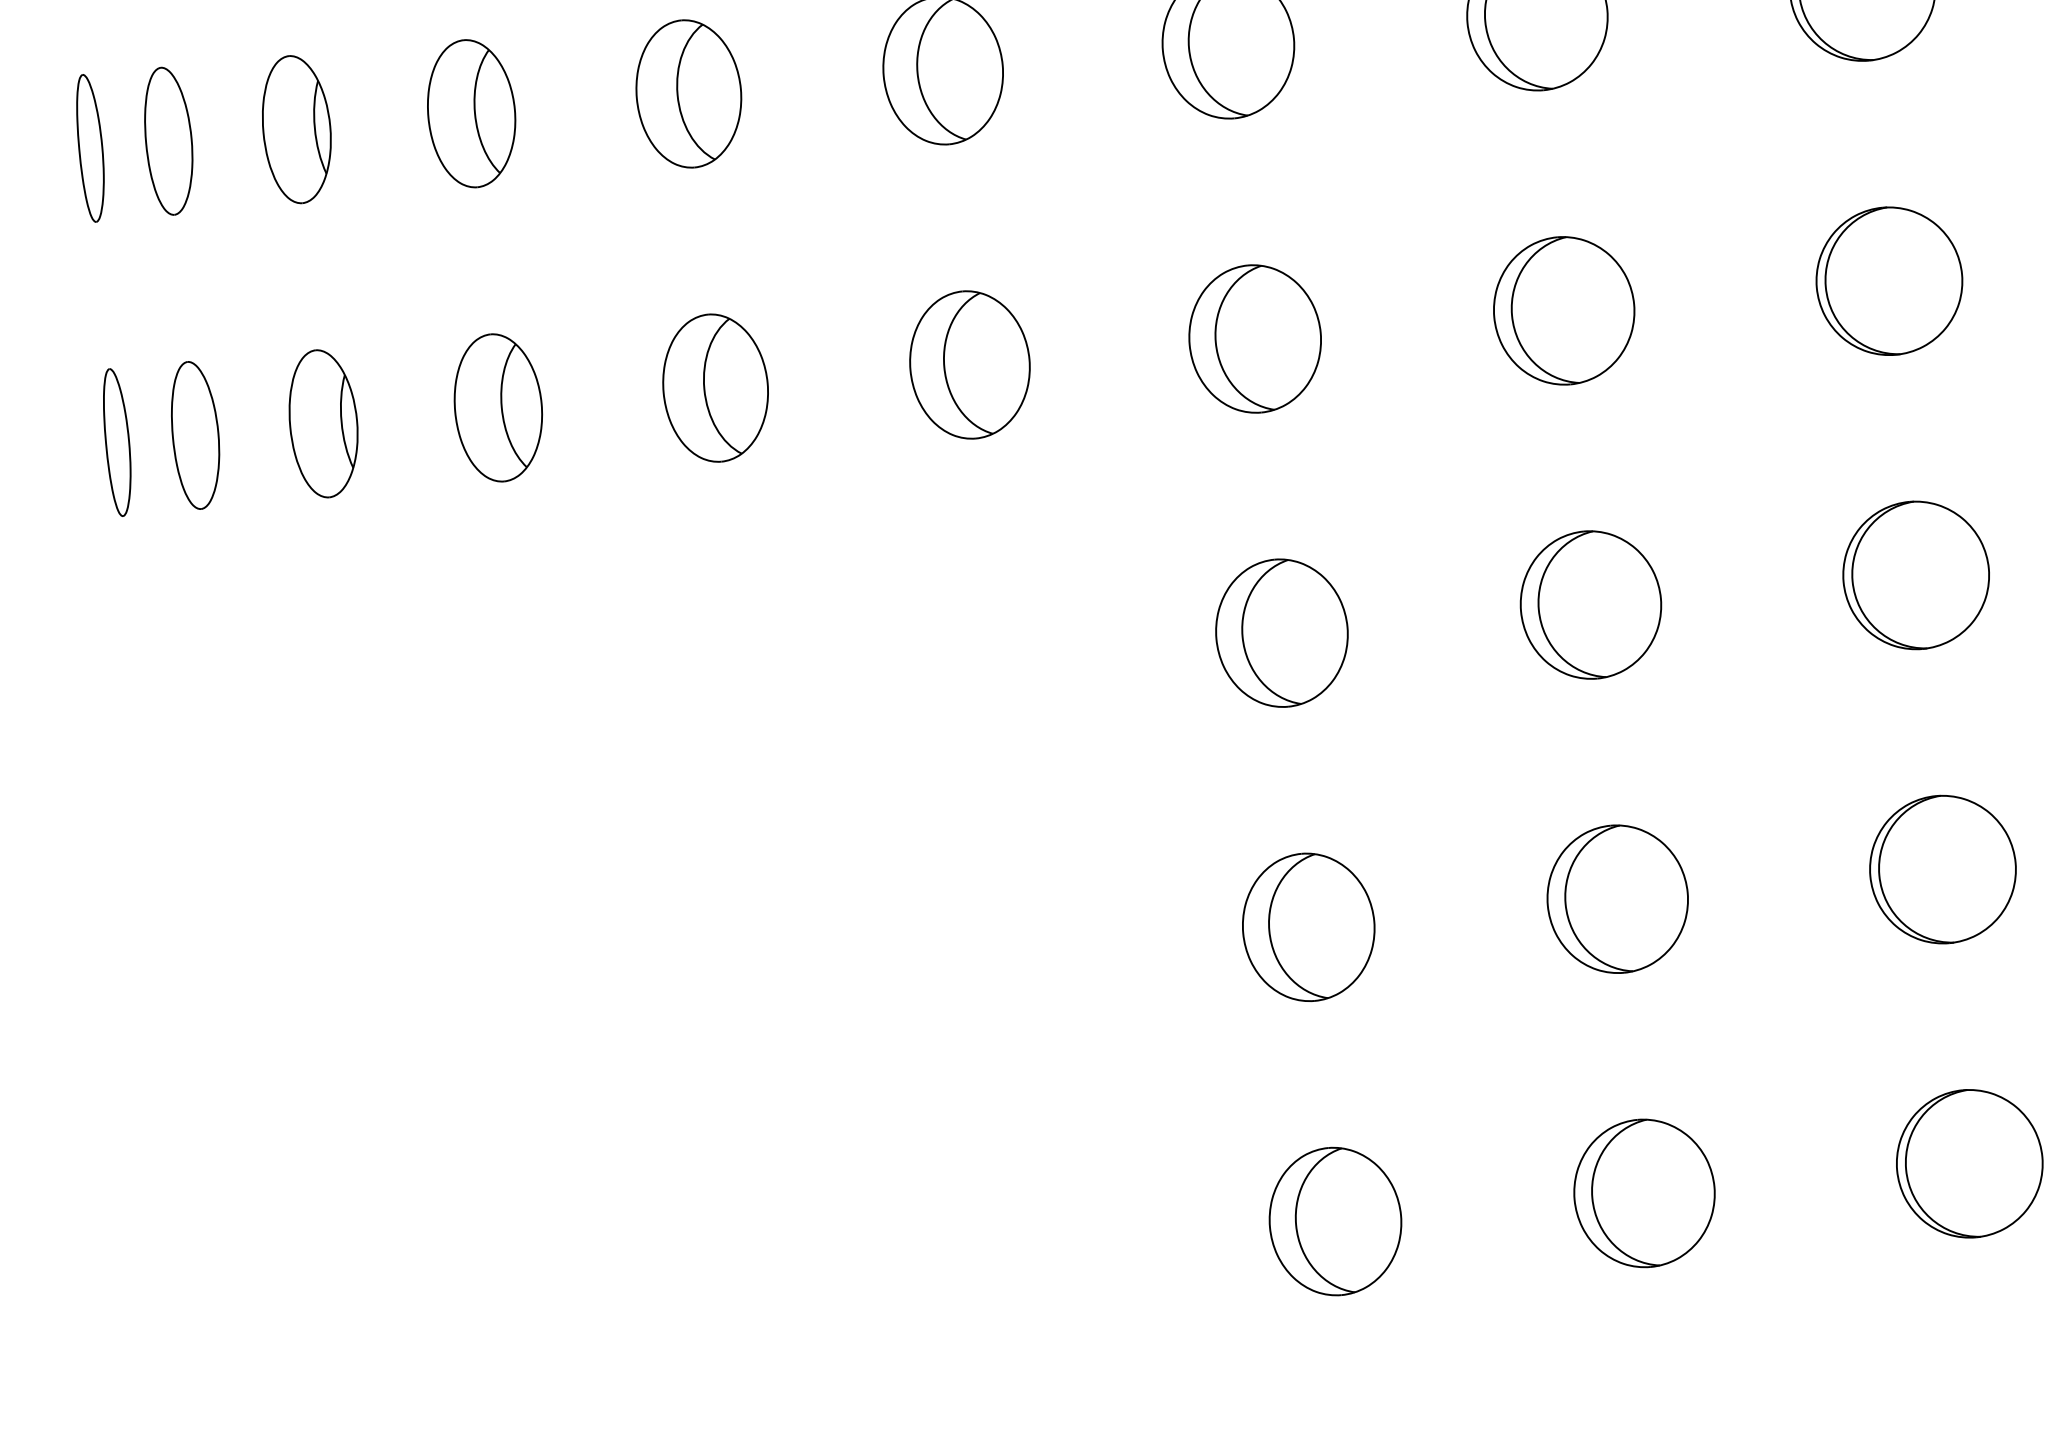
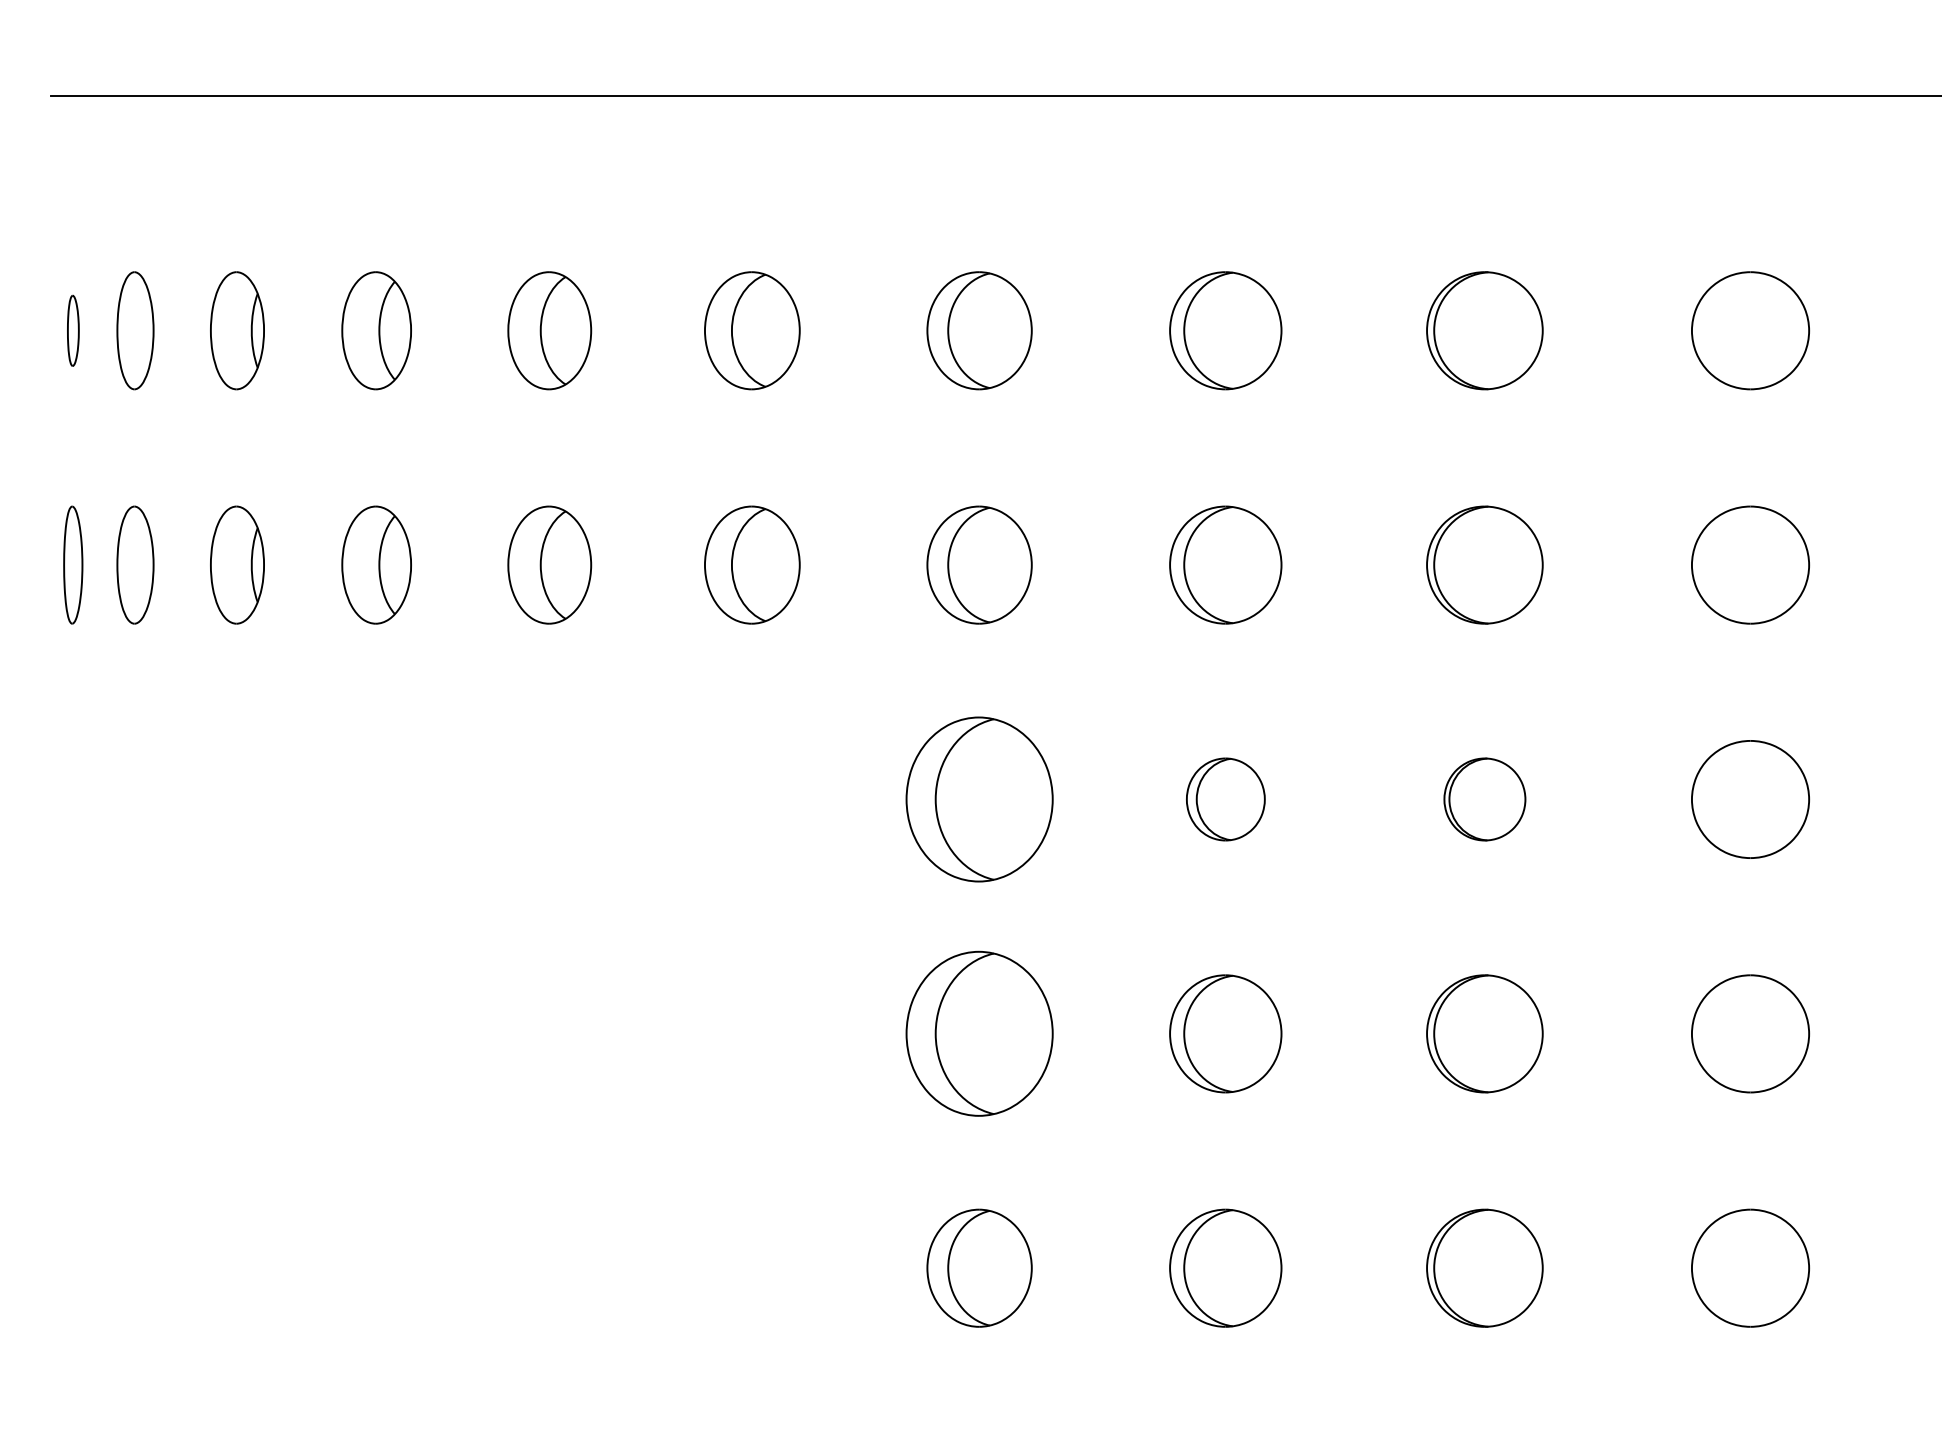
part: (91, 147) -> (73, 330), size x0.6
part: (1915, 575) -> (1484, 799), size x0.7
part: (1590, 605) -> (1225, 799), size x0.7
part: (1281, 633) -> (979, 799), size x1.4
part: (1308, 926) -> (979, 1033), size x1.4

